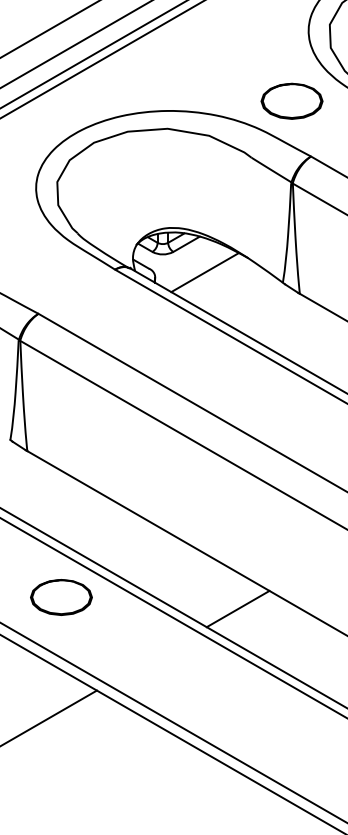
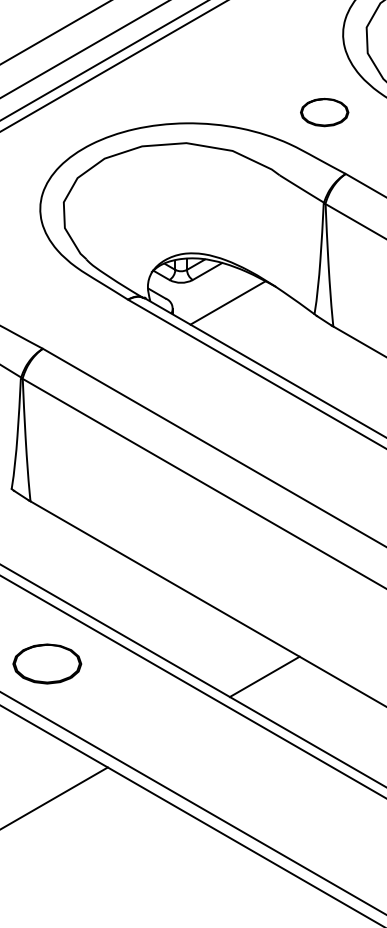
part: (291, 100) -> (324, 111), size x0.7
part: (61, 597) -> (47, 664), moved

